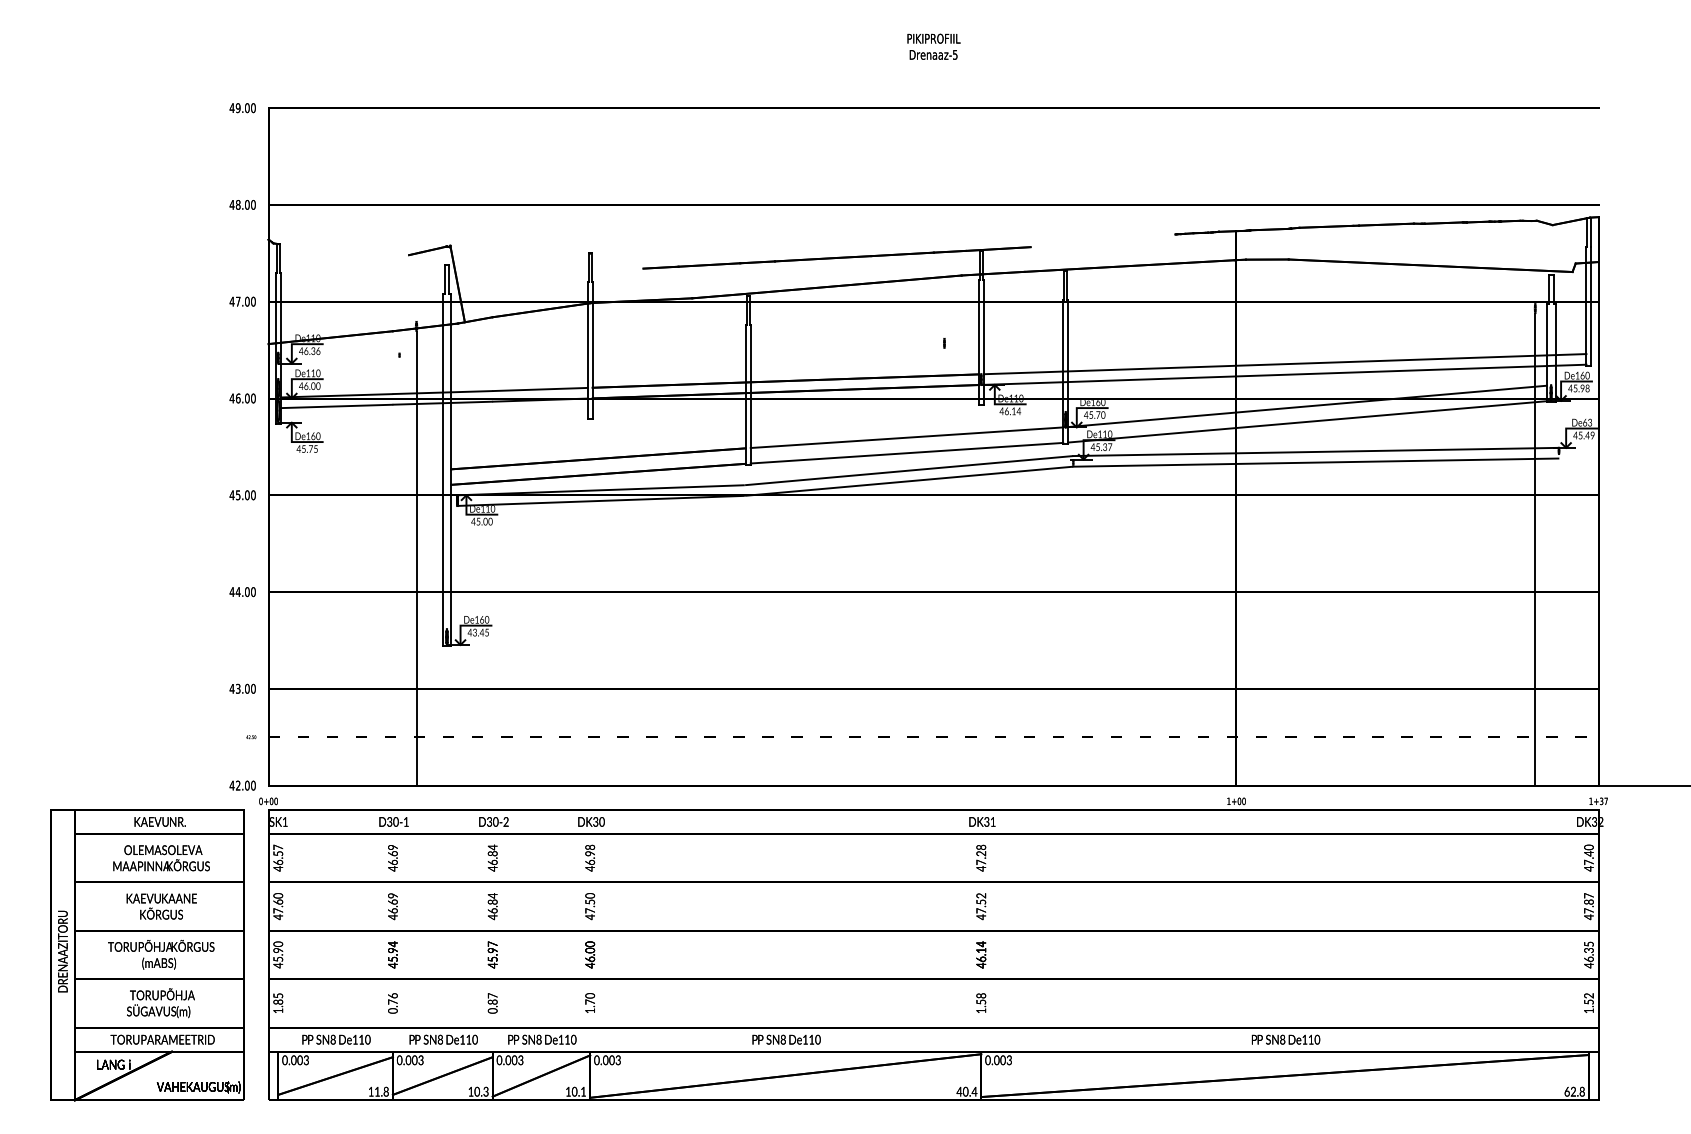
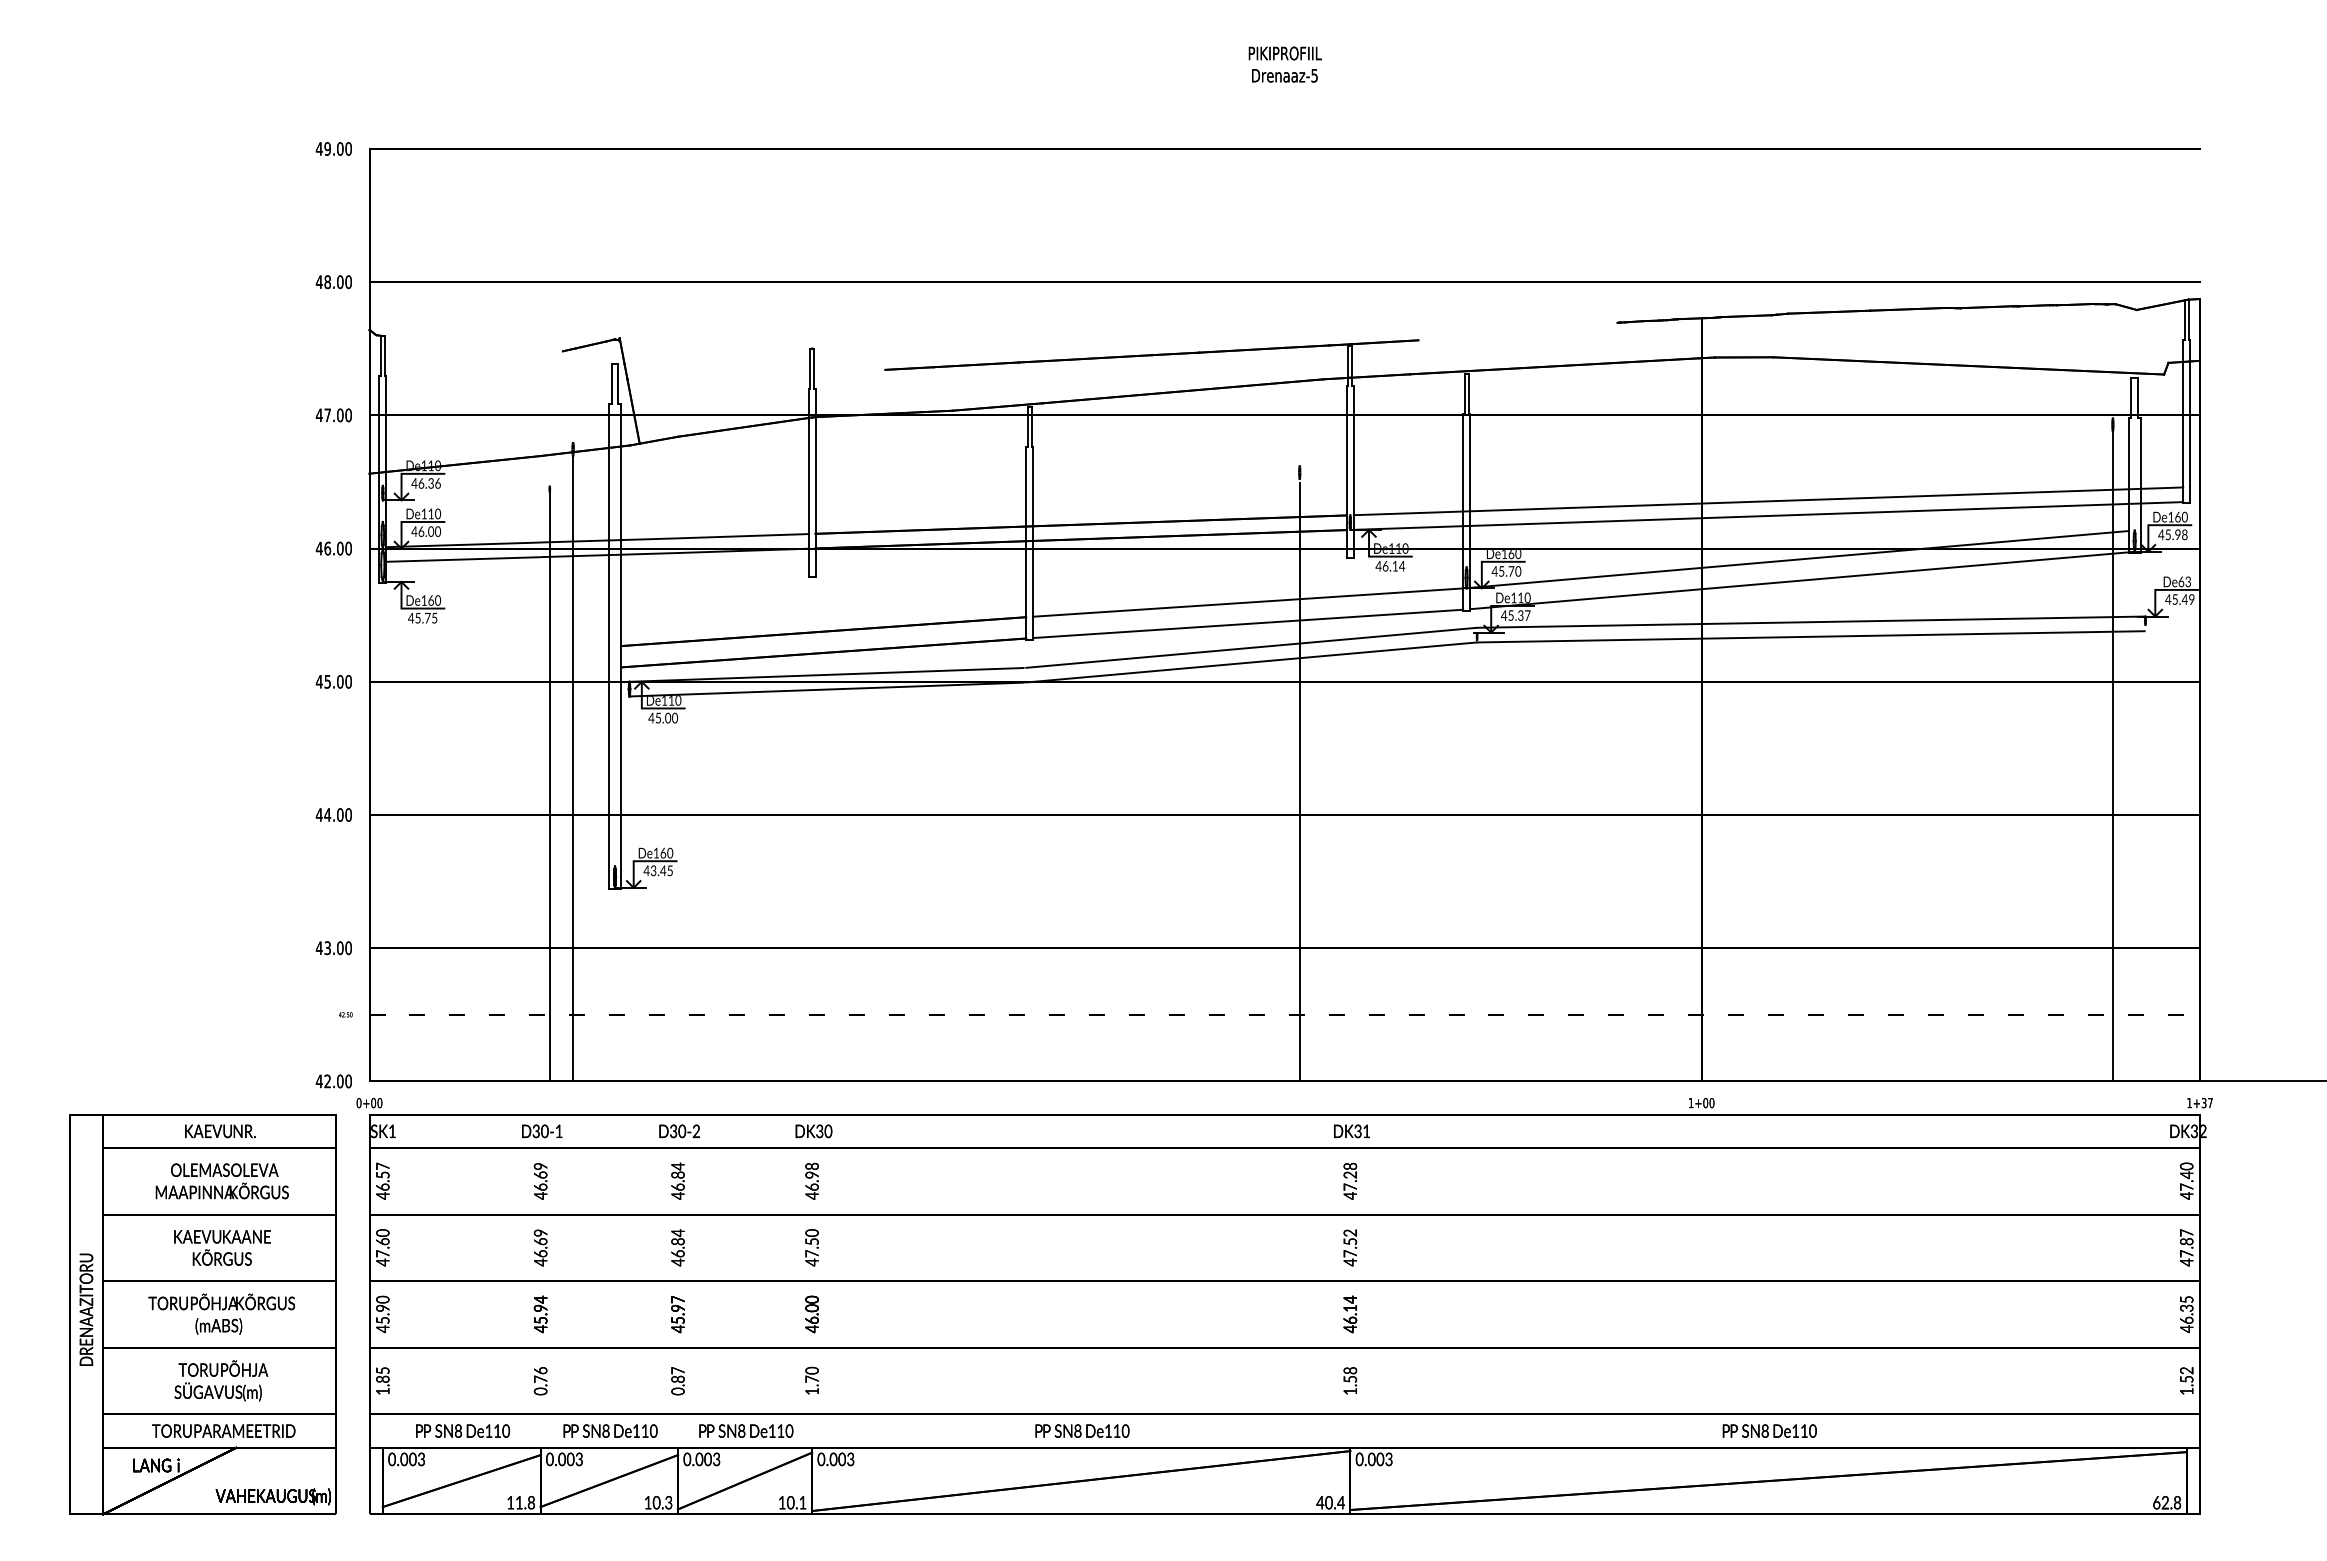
line: (944, 567) -> (1299, 781), added
line: (399, 571) -> (549, 786), added

